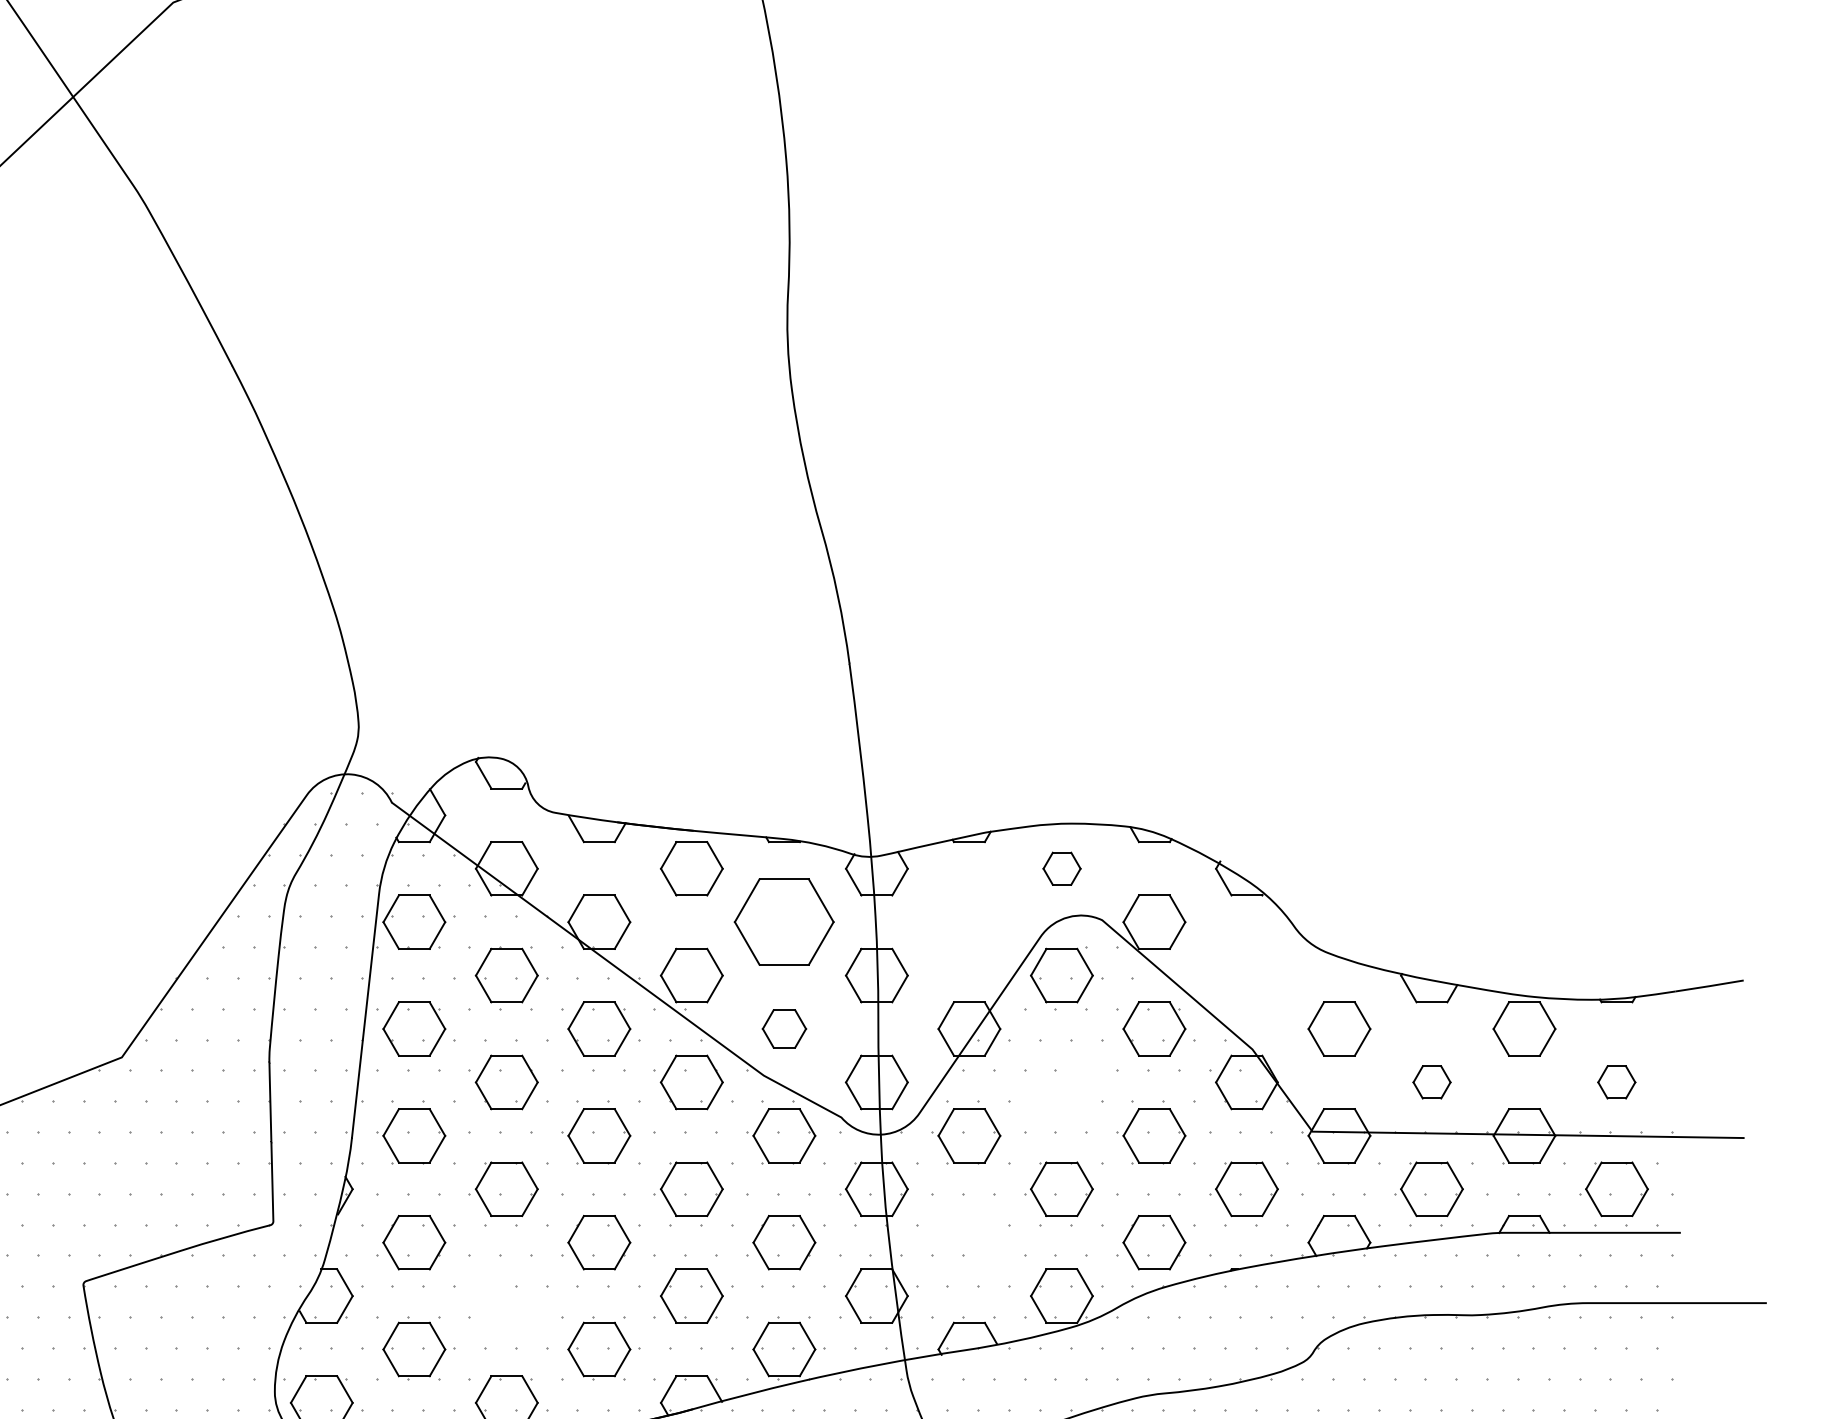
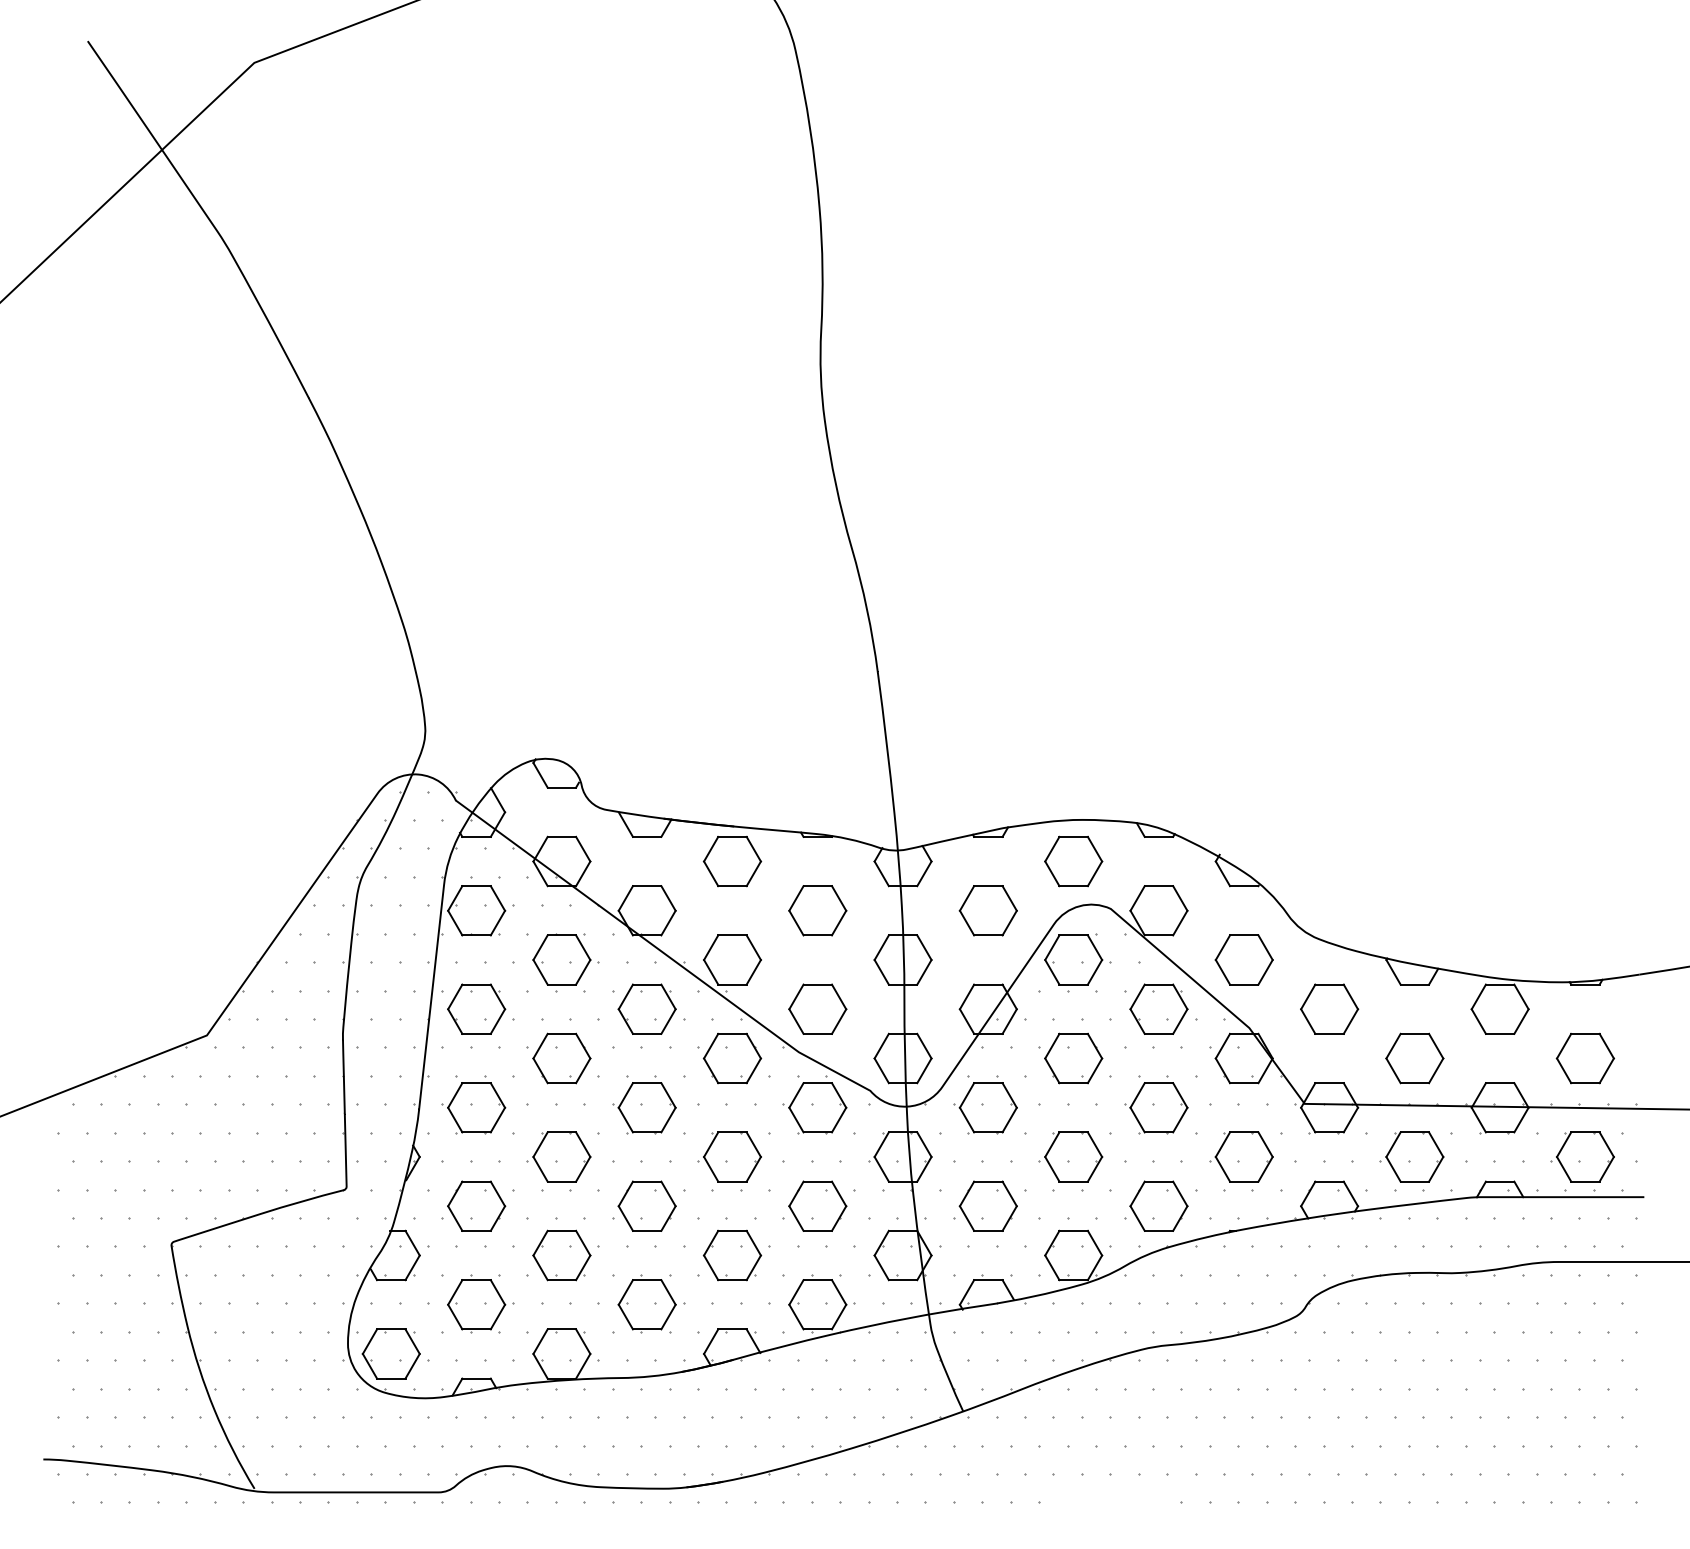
part: (1061, 868) -> (1073, 861), size x1.67
part: (784, 921) -> (817, 910), size x0.62
part: (968, 921) -> (987, 910), added
part: (1246, 975) -> (1243, 959), added
part: (784, 1028) -> (817, 1008), size x1.43
part: (1061, 1082) -> (1073, 1058), added
part: (1431, 1082) -> (1414, 1058), size x1.67
part: (1615, 1082) -> (1584, 1058), size x1.67
part: (968, 1241) -> (987, 1205), added
part: (506, 1296) -> (561, 1255), added

